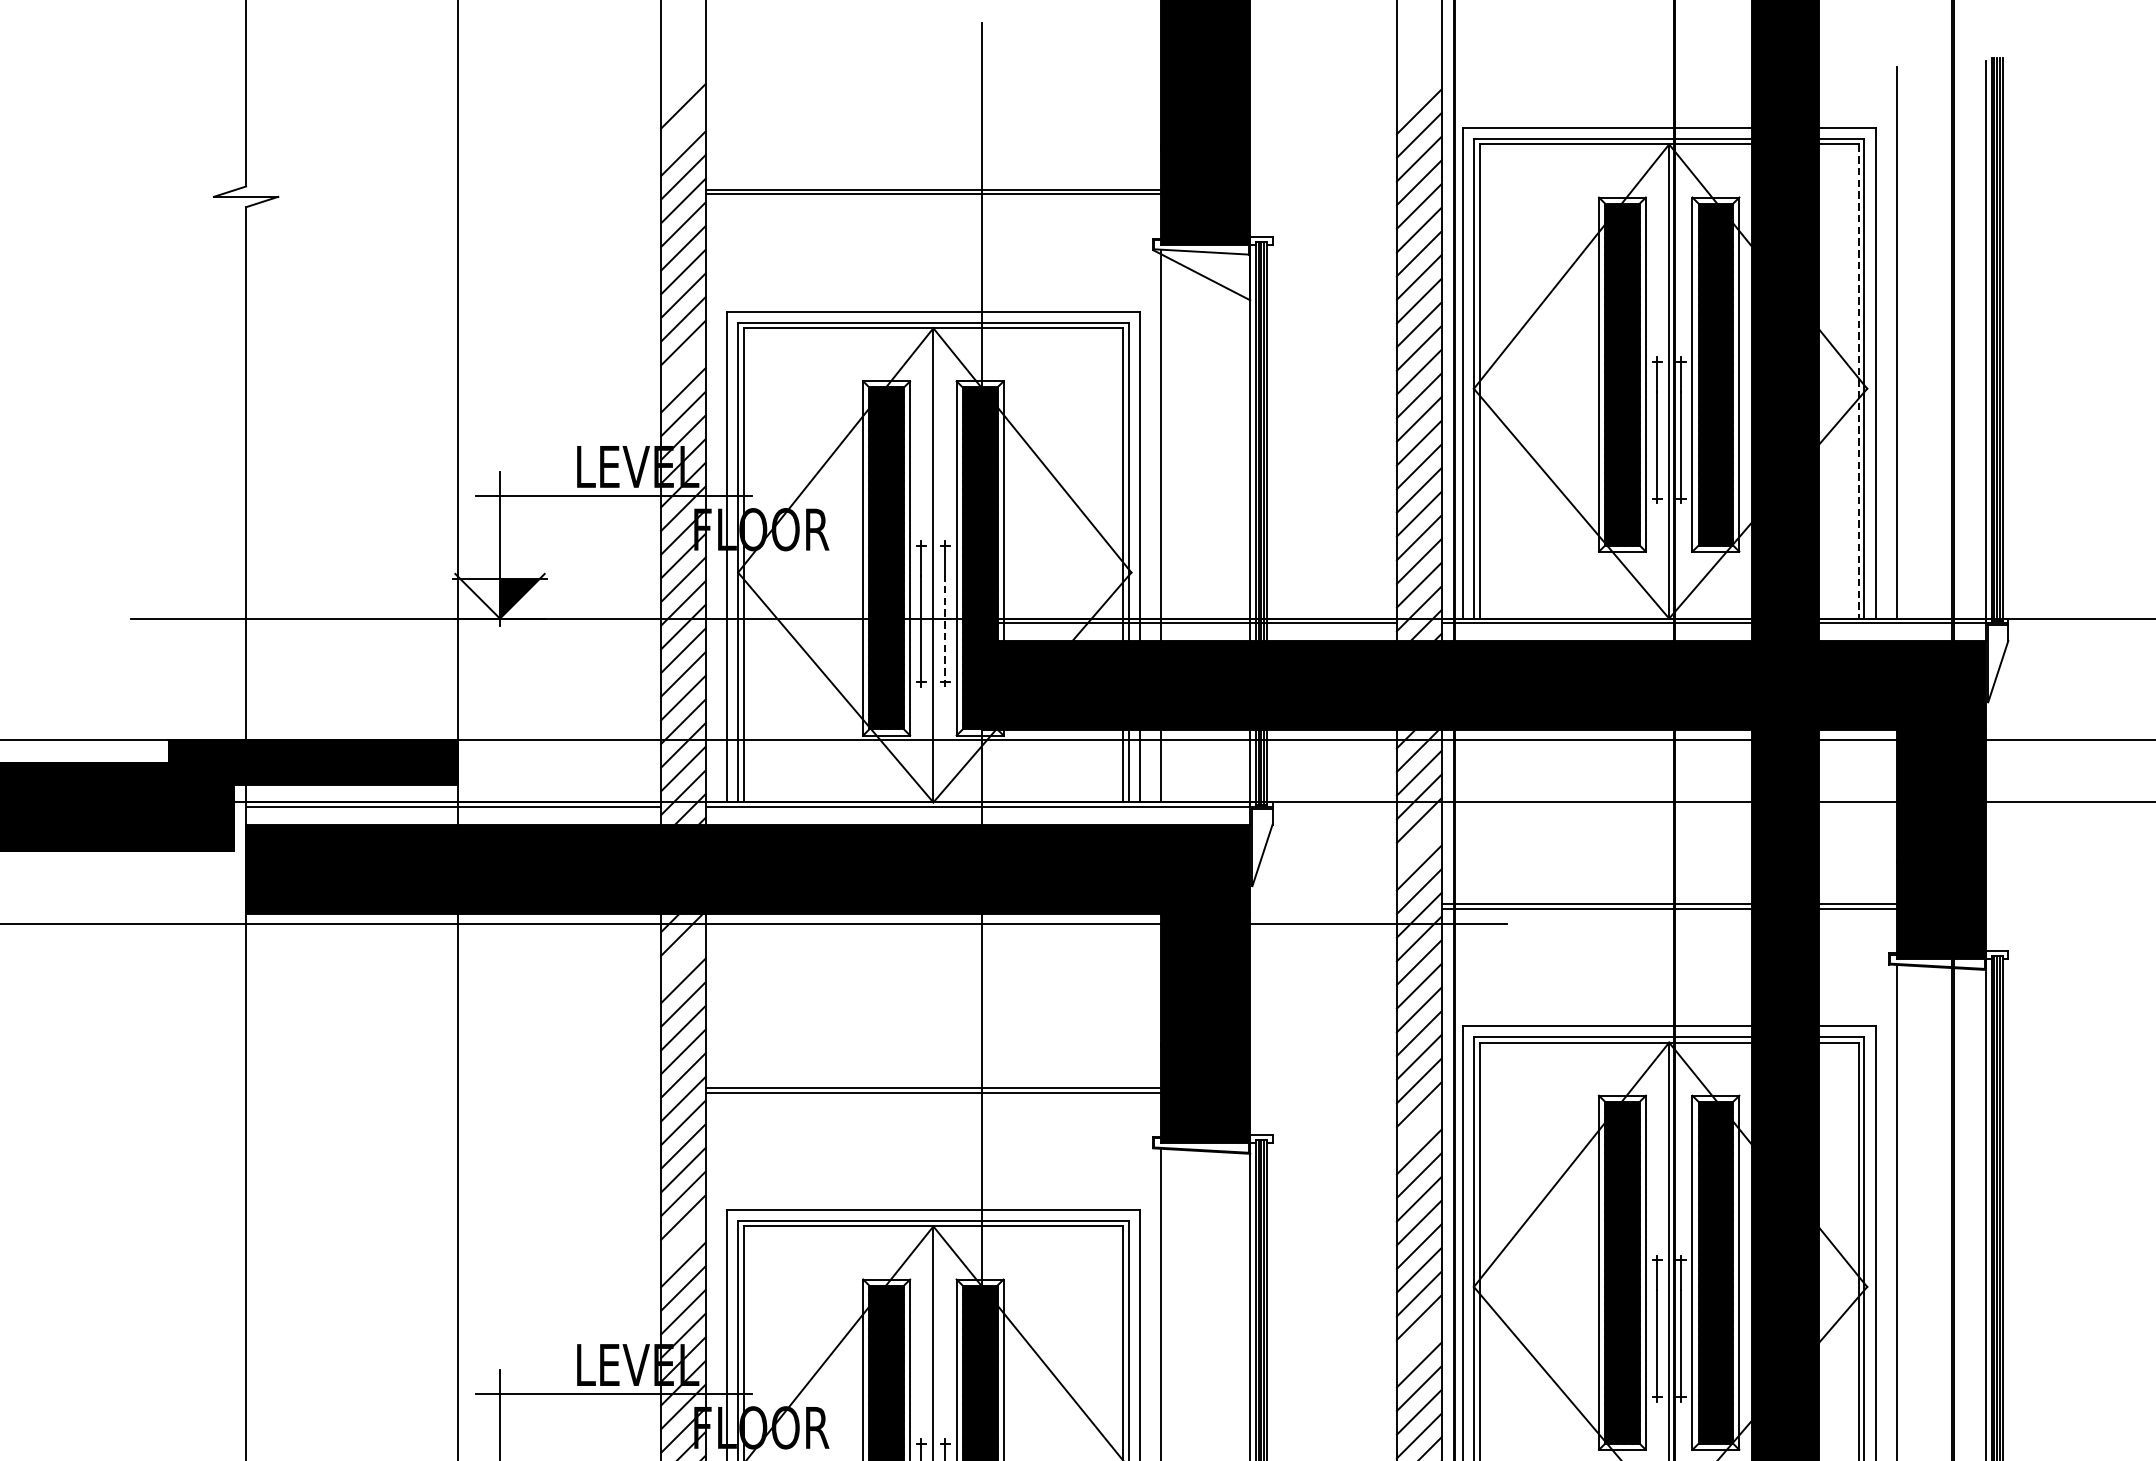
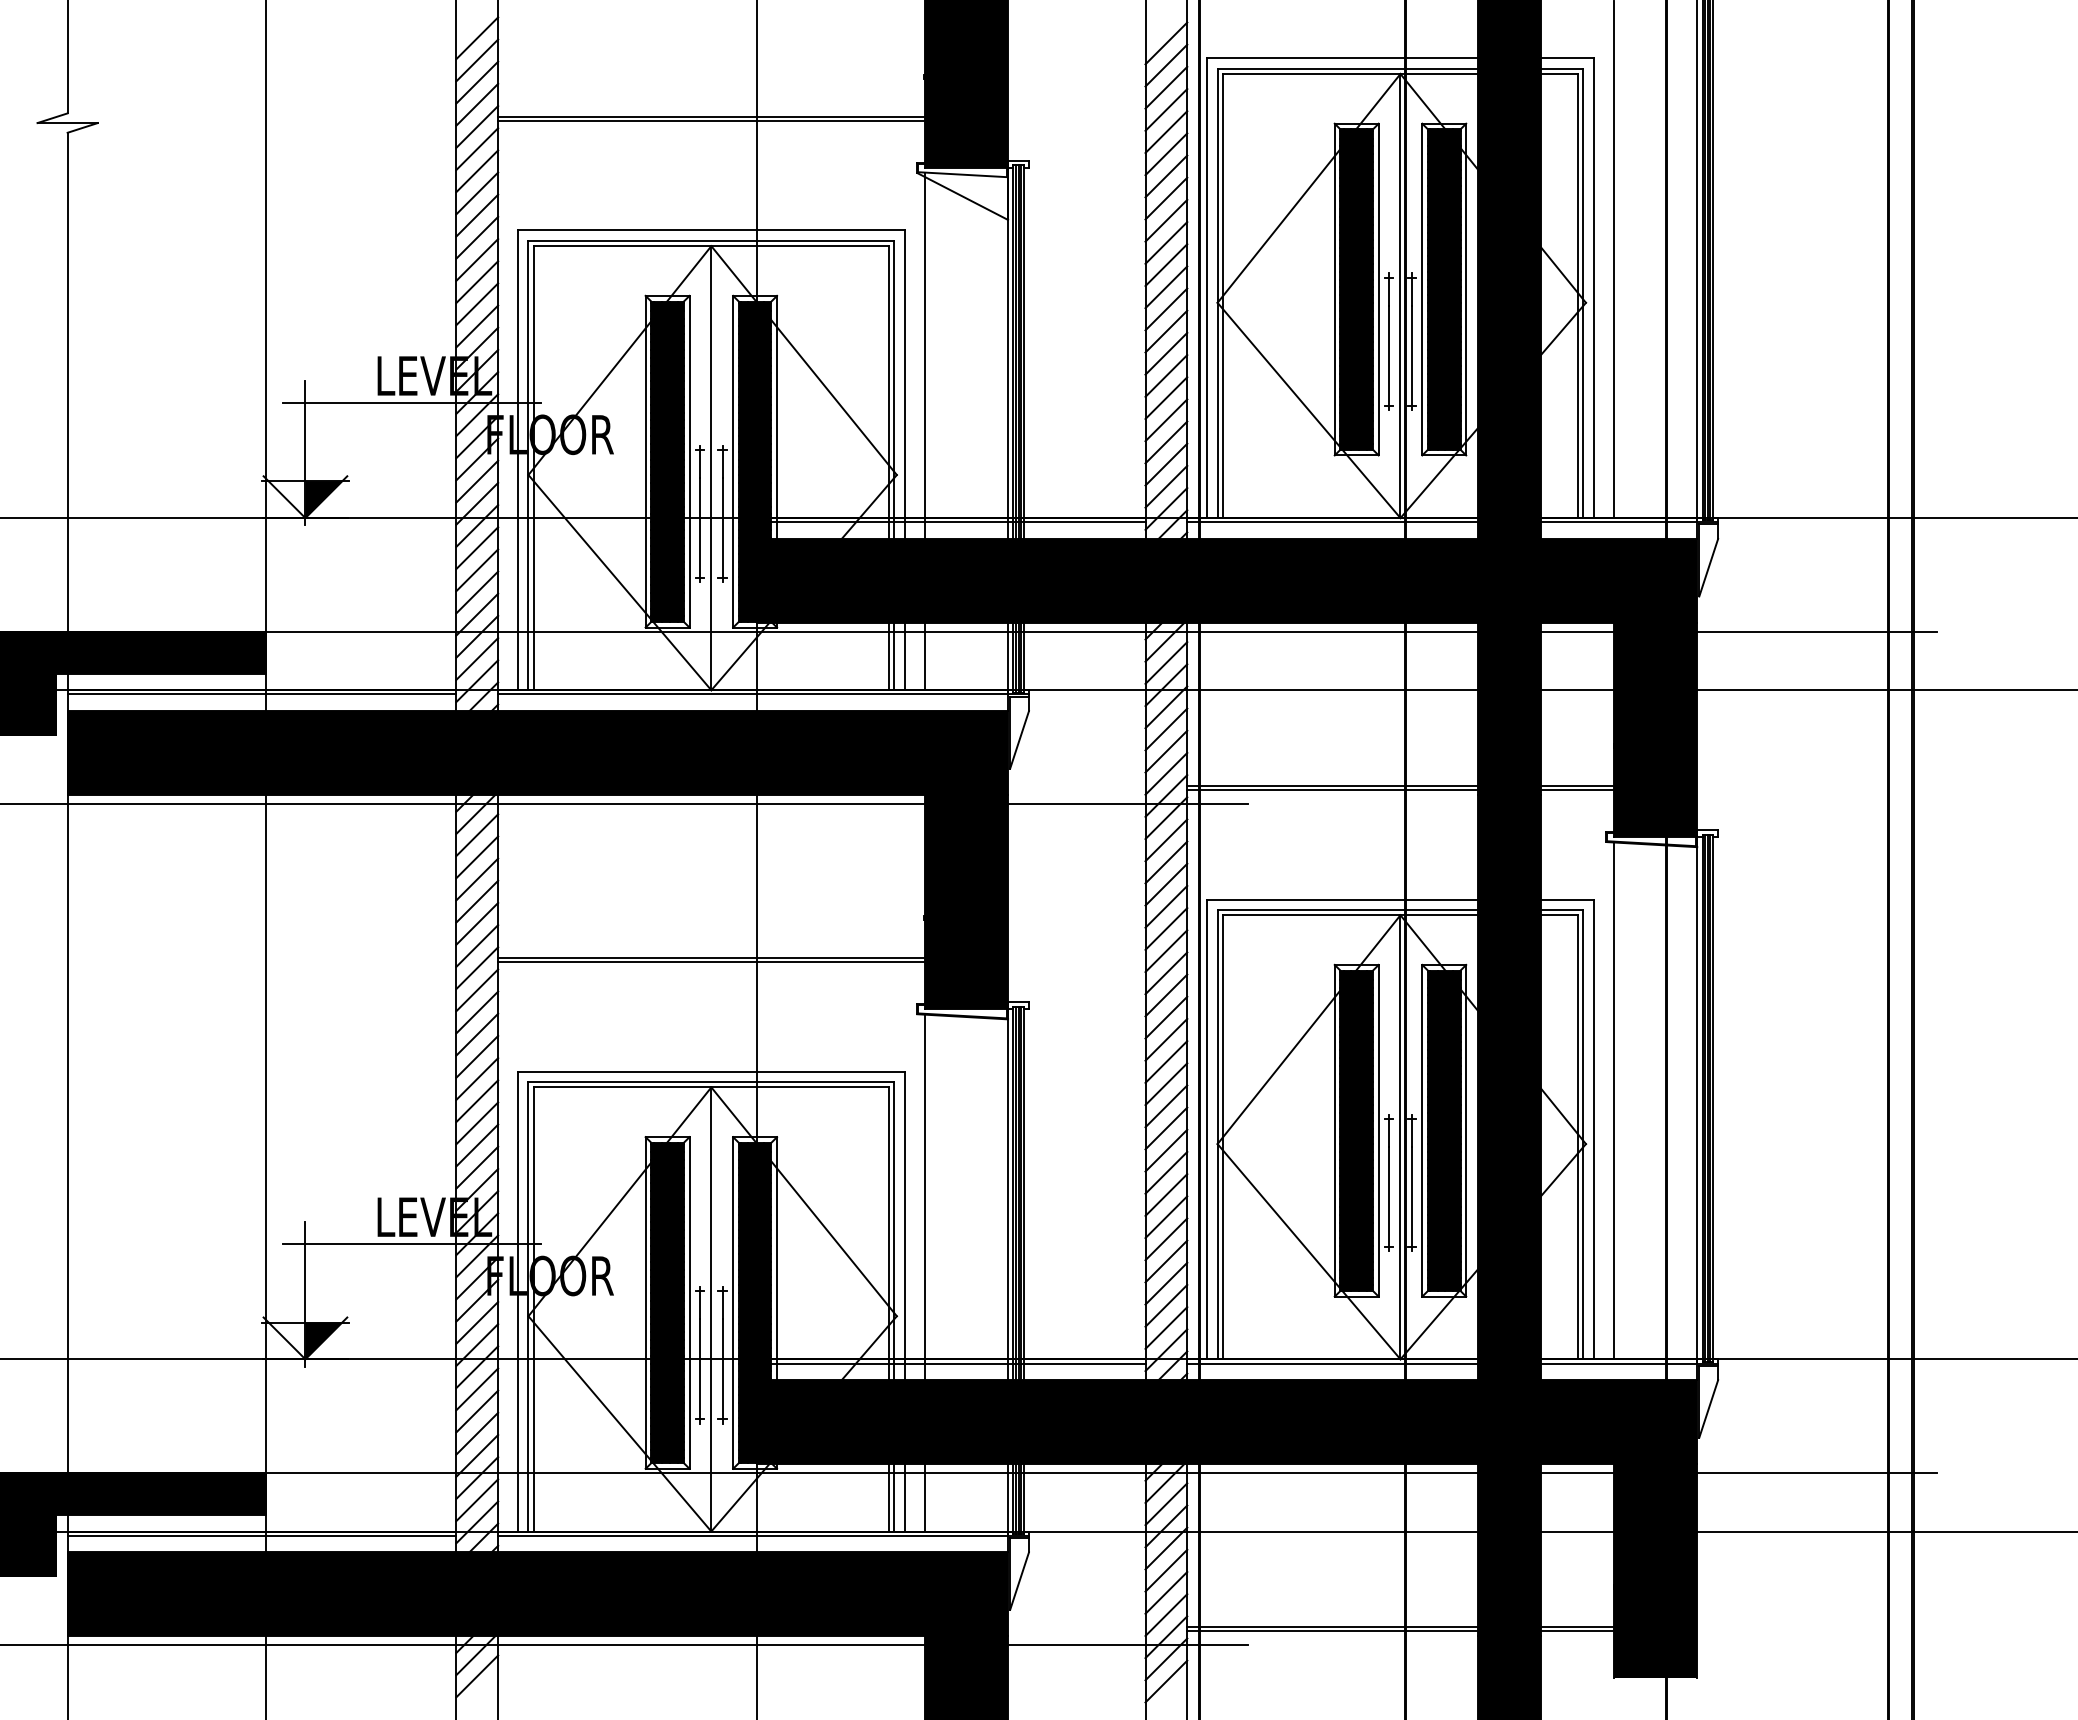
line: (683, 130) -> (477, 60), added
line: (683, 367) -> (477, 282), added
line: (1859, 382) -> (1578, 296), dashed -> solid
line: (945, 630) -> (722, 529), dashed -> solid
line: (1419, 844) -> (1166, 729), added
line: (683, 957) -> (477, 835), added
line: (1419, 1128) -> (1166, 995), added
line: (683, 1241) -> (477, 1101), added
line: (1419, 1340) -> (1166, 1194), added

